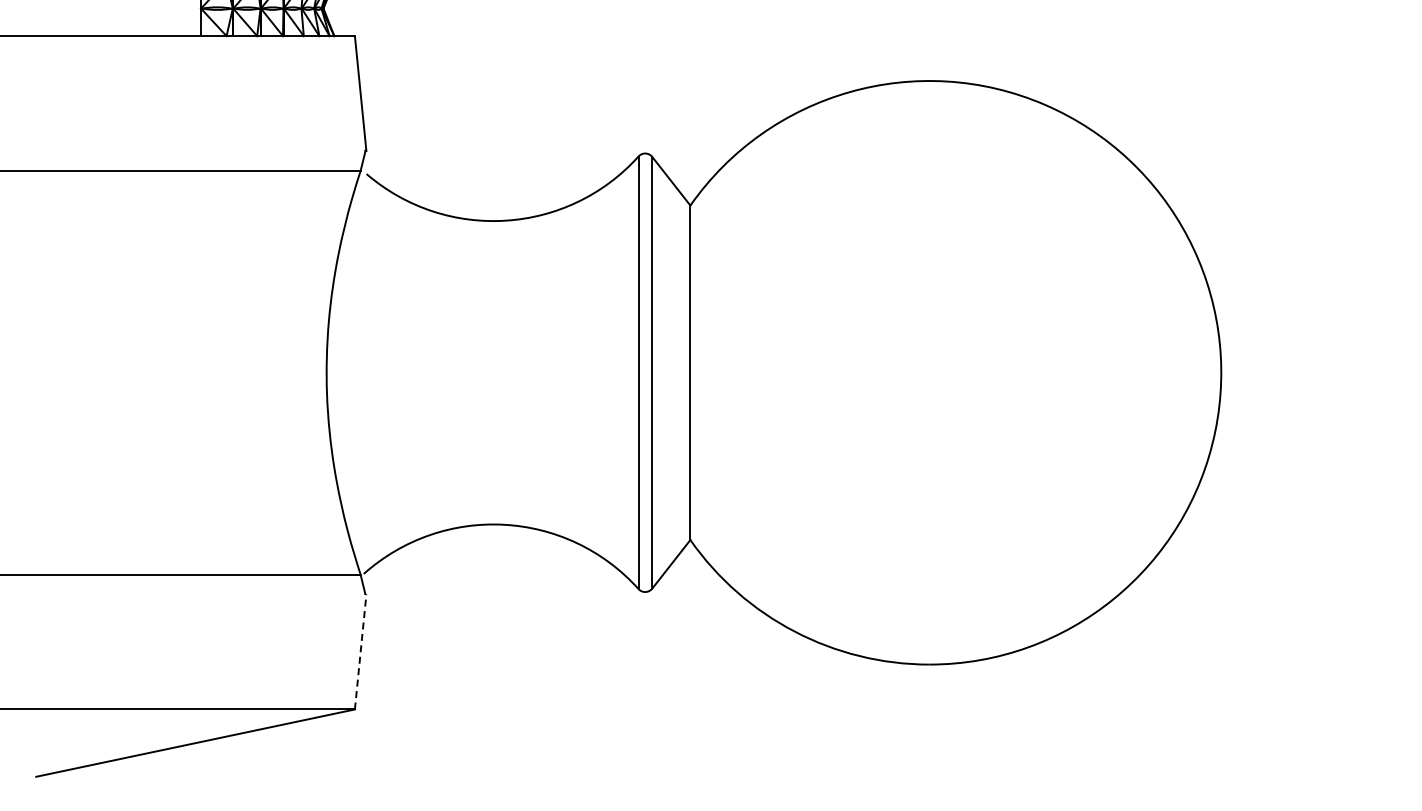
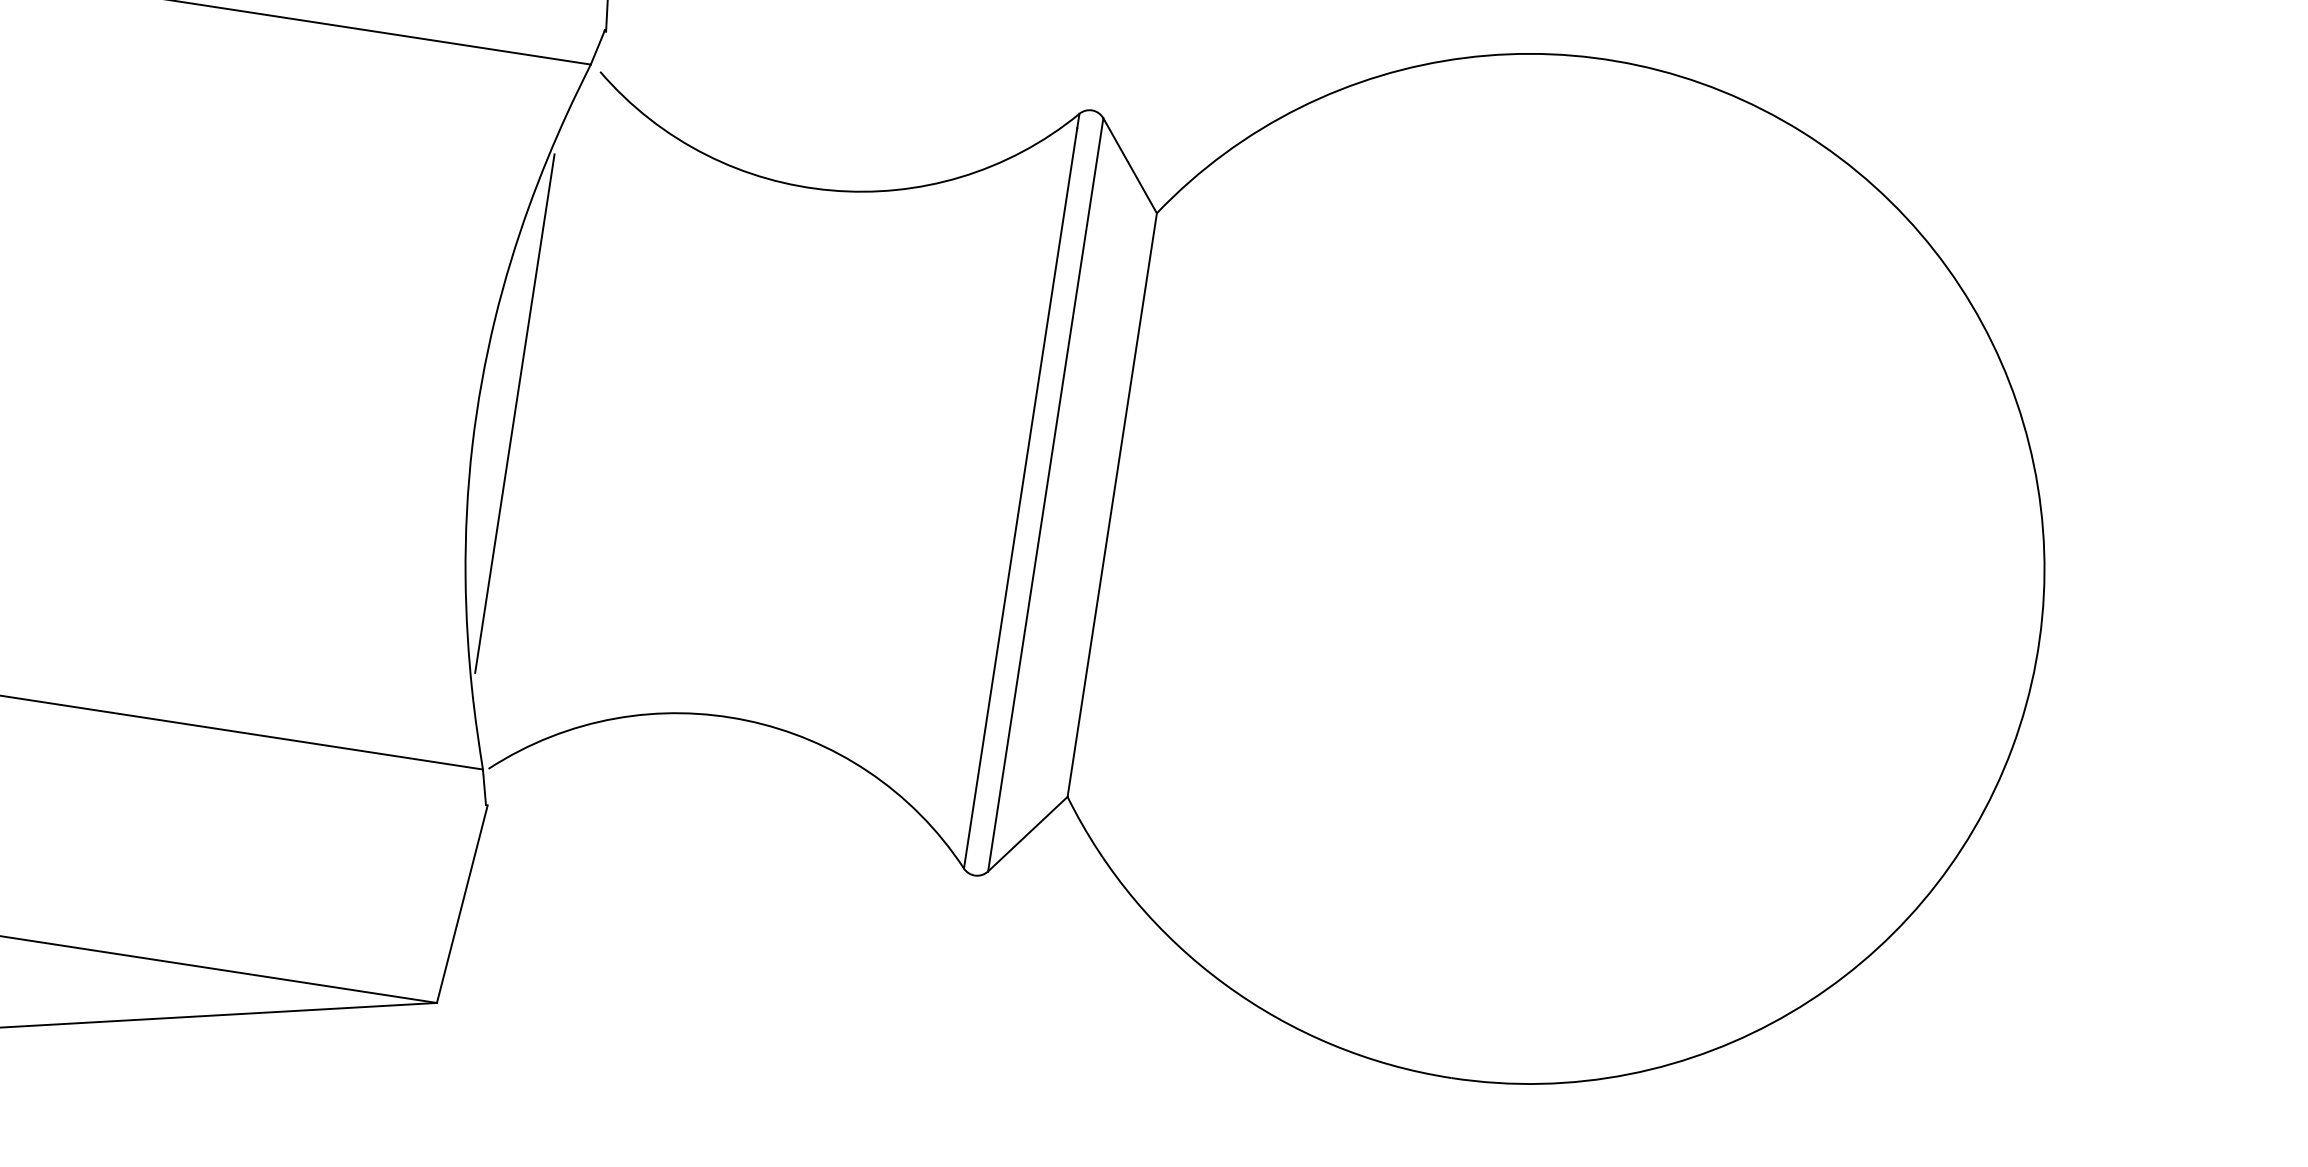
line: (348, 372) -> (515, 413), added
line: (360, 651) -> (462, 903), dashed -> solid

